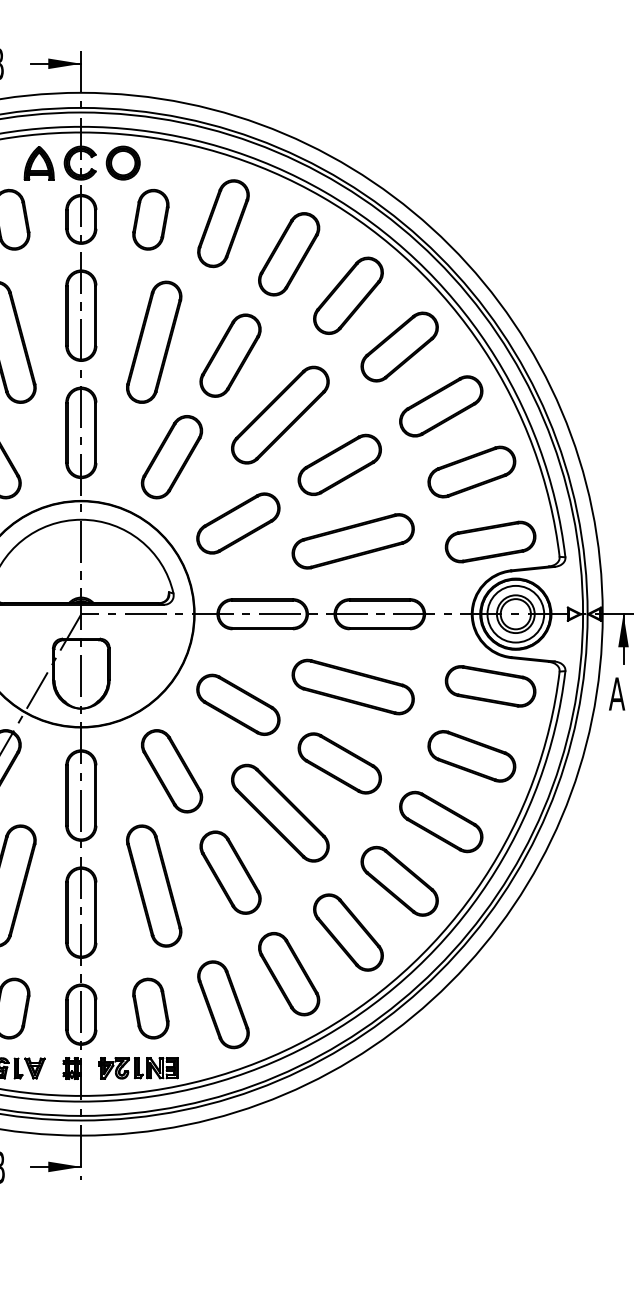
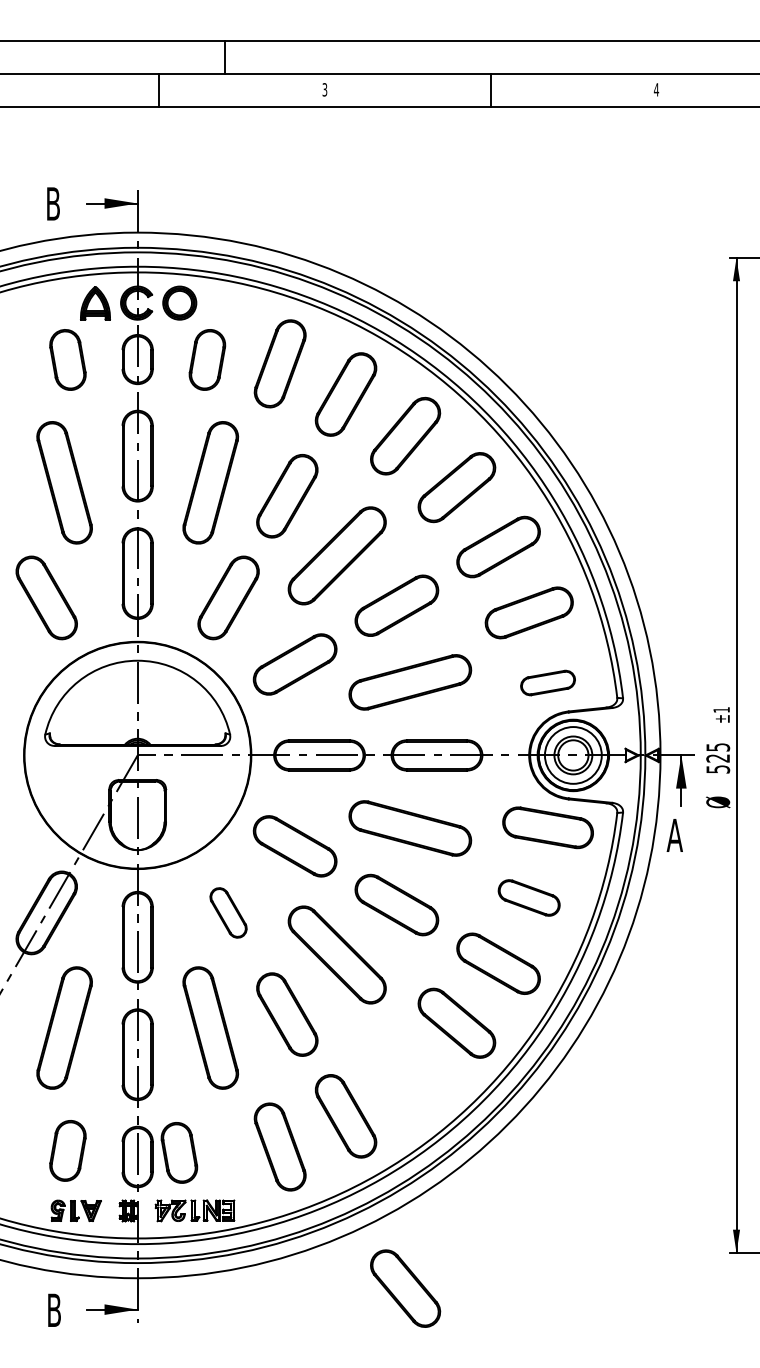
part: (490, 541) -> (547, 682), size x0.6
part: (471, 755) -> (528, 897), size x0.7
part: (171, 770) -> (228, 912), size x0.6
part: (348, 932) -> (405, 1288), moved
part: (150, 1008) -> (179, 1152), moved

